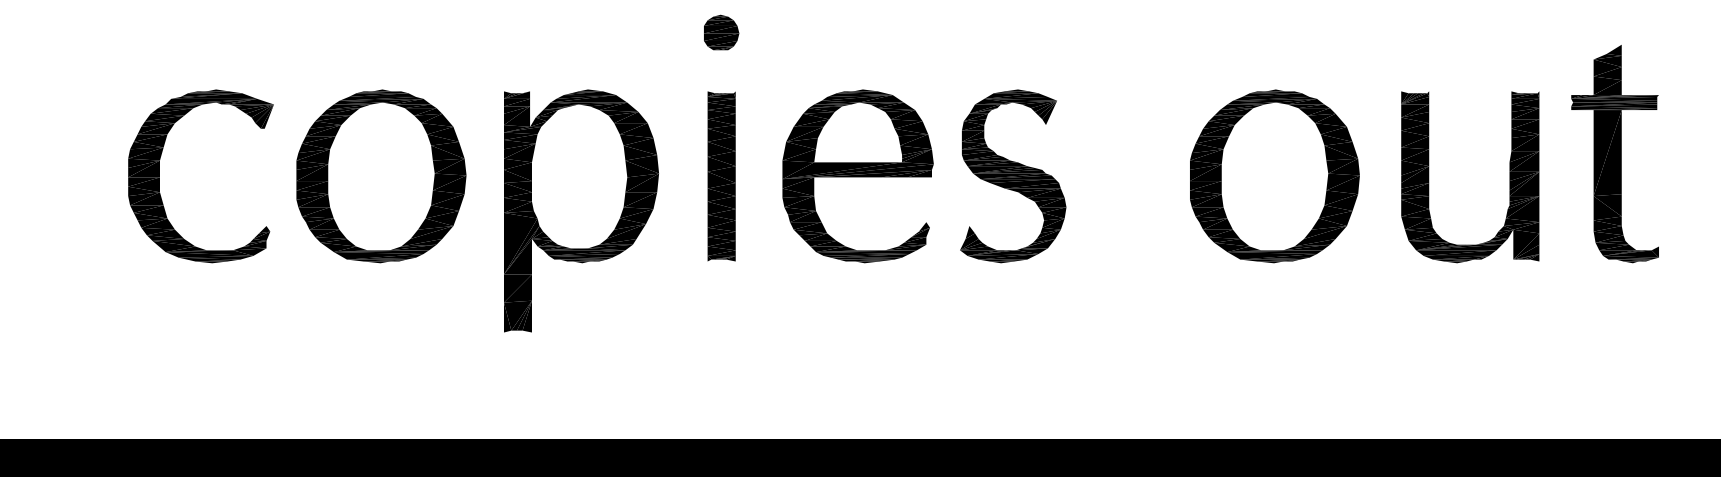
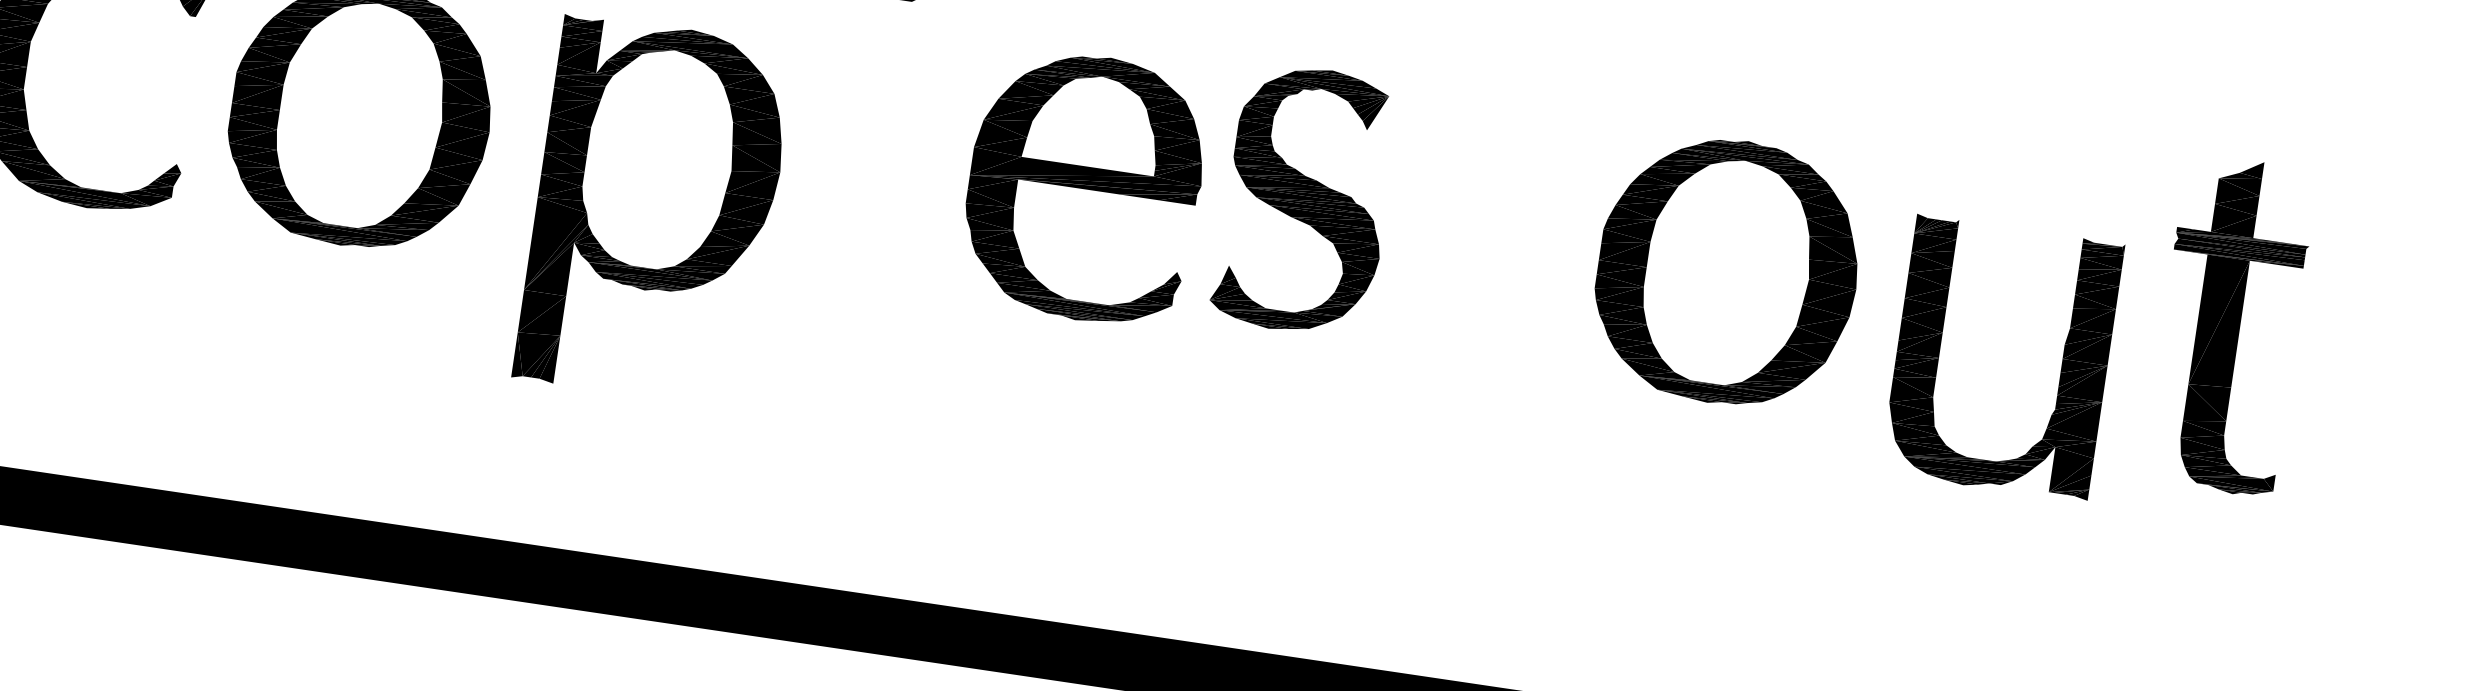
part: (1614, 154) -> (2229, 326), moved
part: (721, 176) -> (873, 190), removed
part: (857, 176) -> (1083, 187), moved
part: (1013, 176) -> (1306, 200), moved
part: (1274, 176) -> (1727, 272), moved

